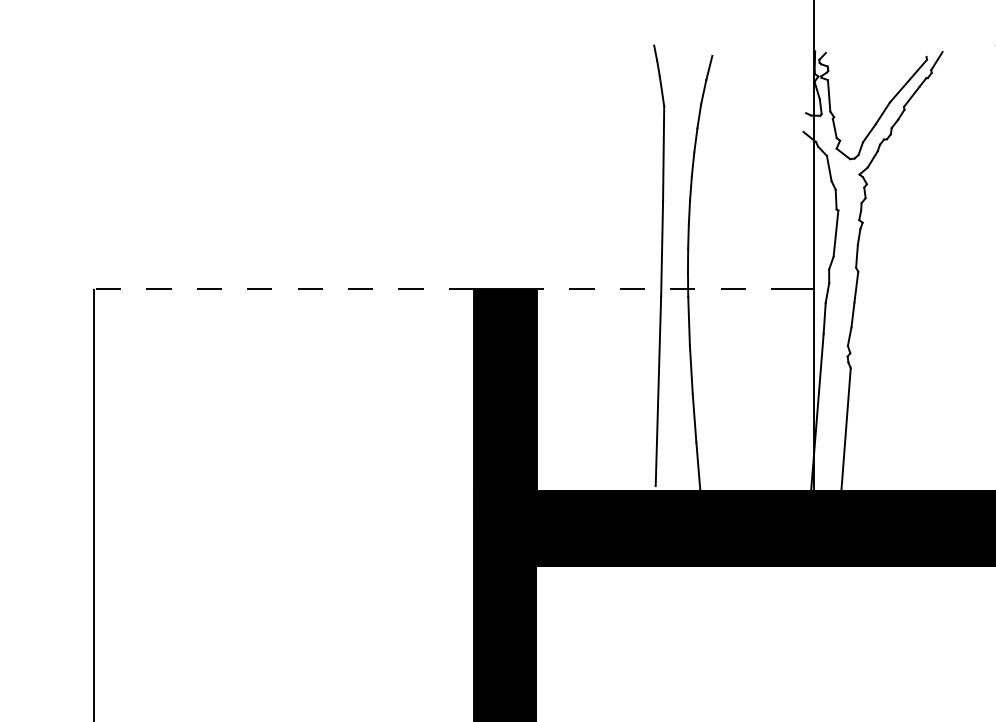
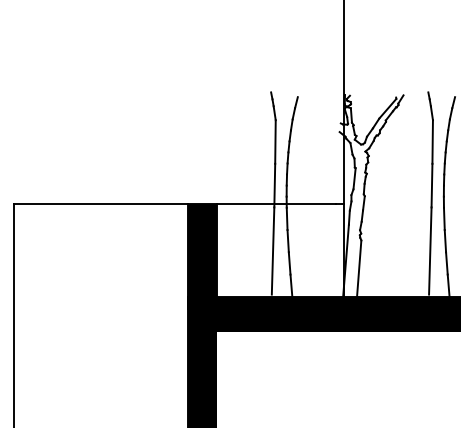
line: (282, 289) -> (100, 204), dashed -> solid
line: (665, 289) -> (276, 204), dashed -> solid

